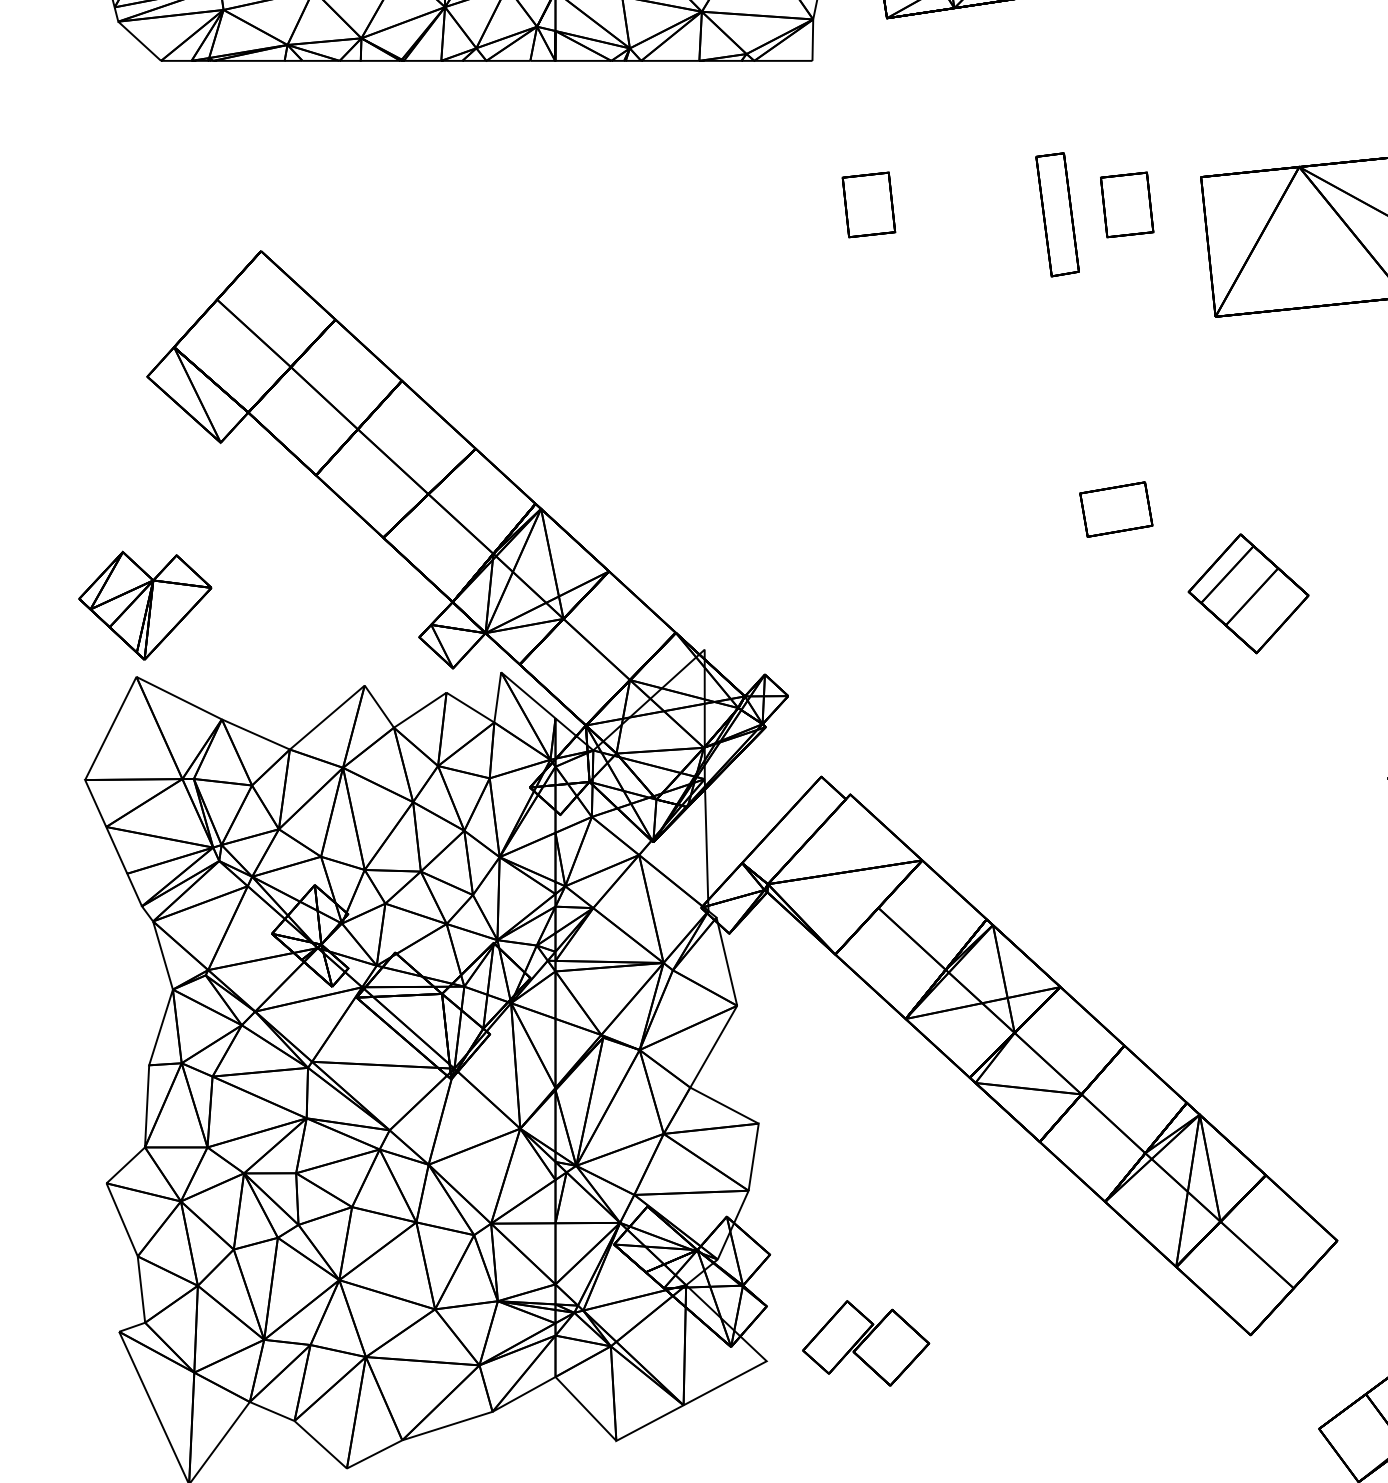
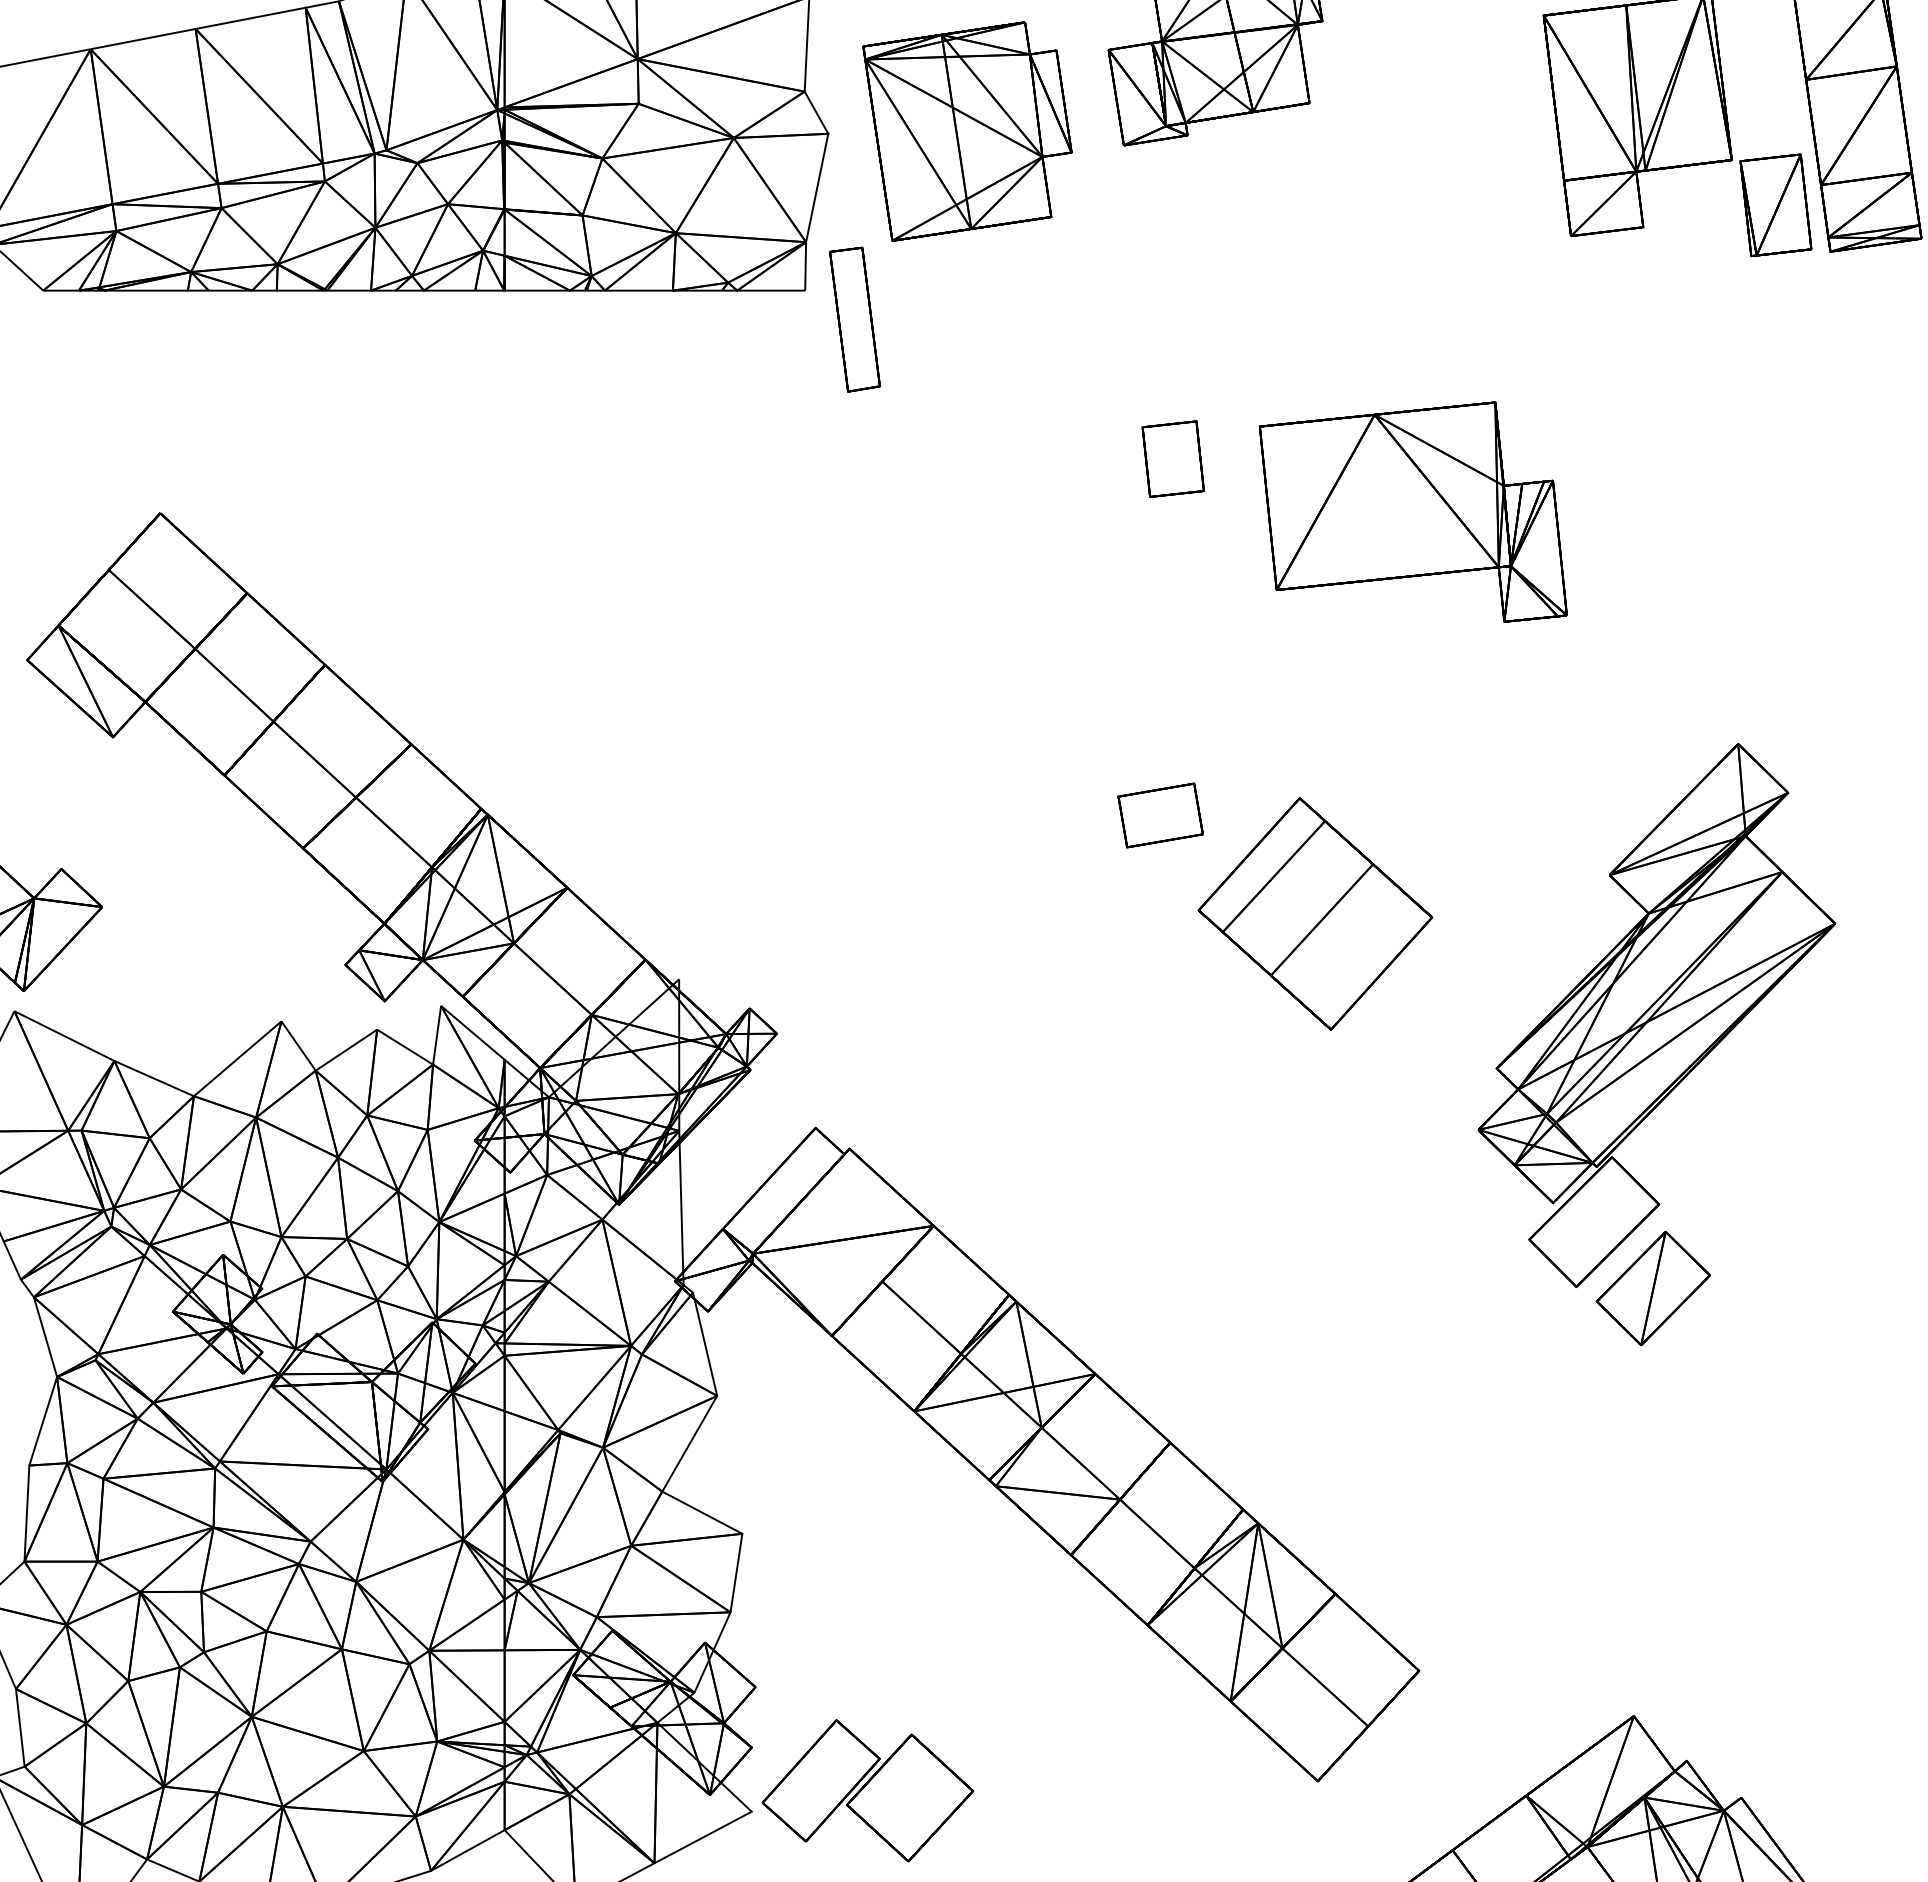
part: (868, 204) -> (870, 458), removed
part: (1057, 214) -> (854, 319), moved
part: (1248, 593) -> (1315, 913), size x1.67
part: (865, 1343) -> (867, 1790), size x1.43

